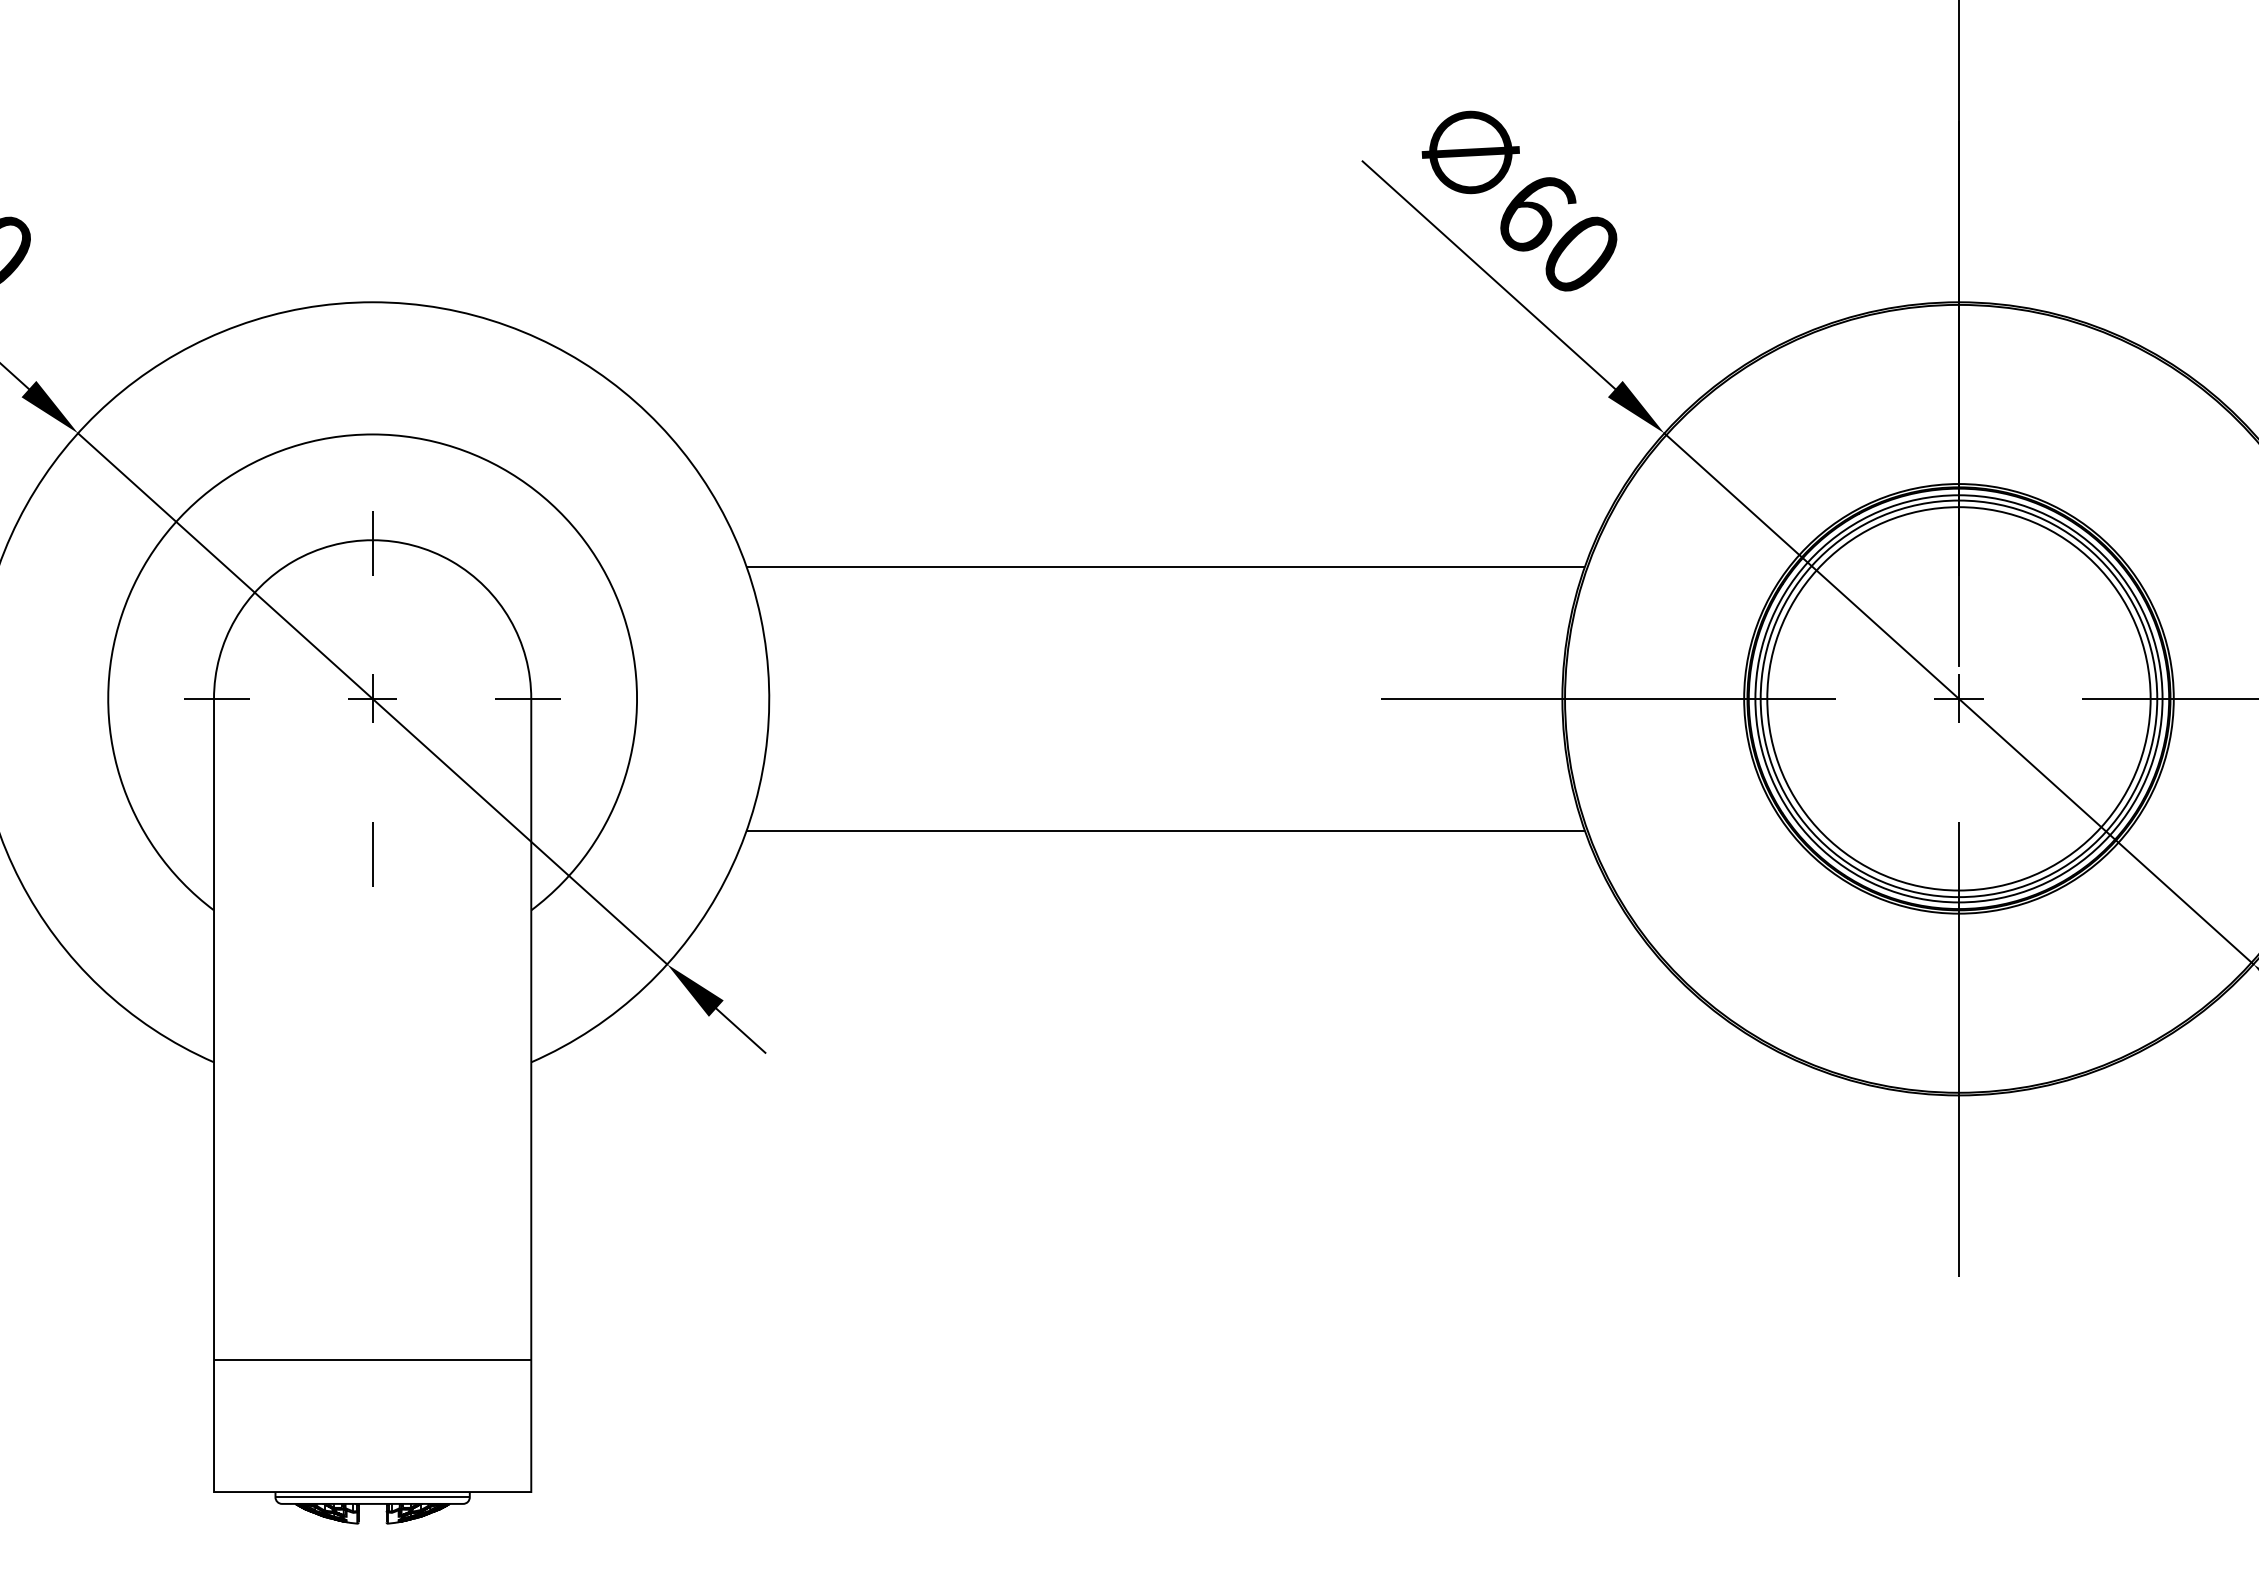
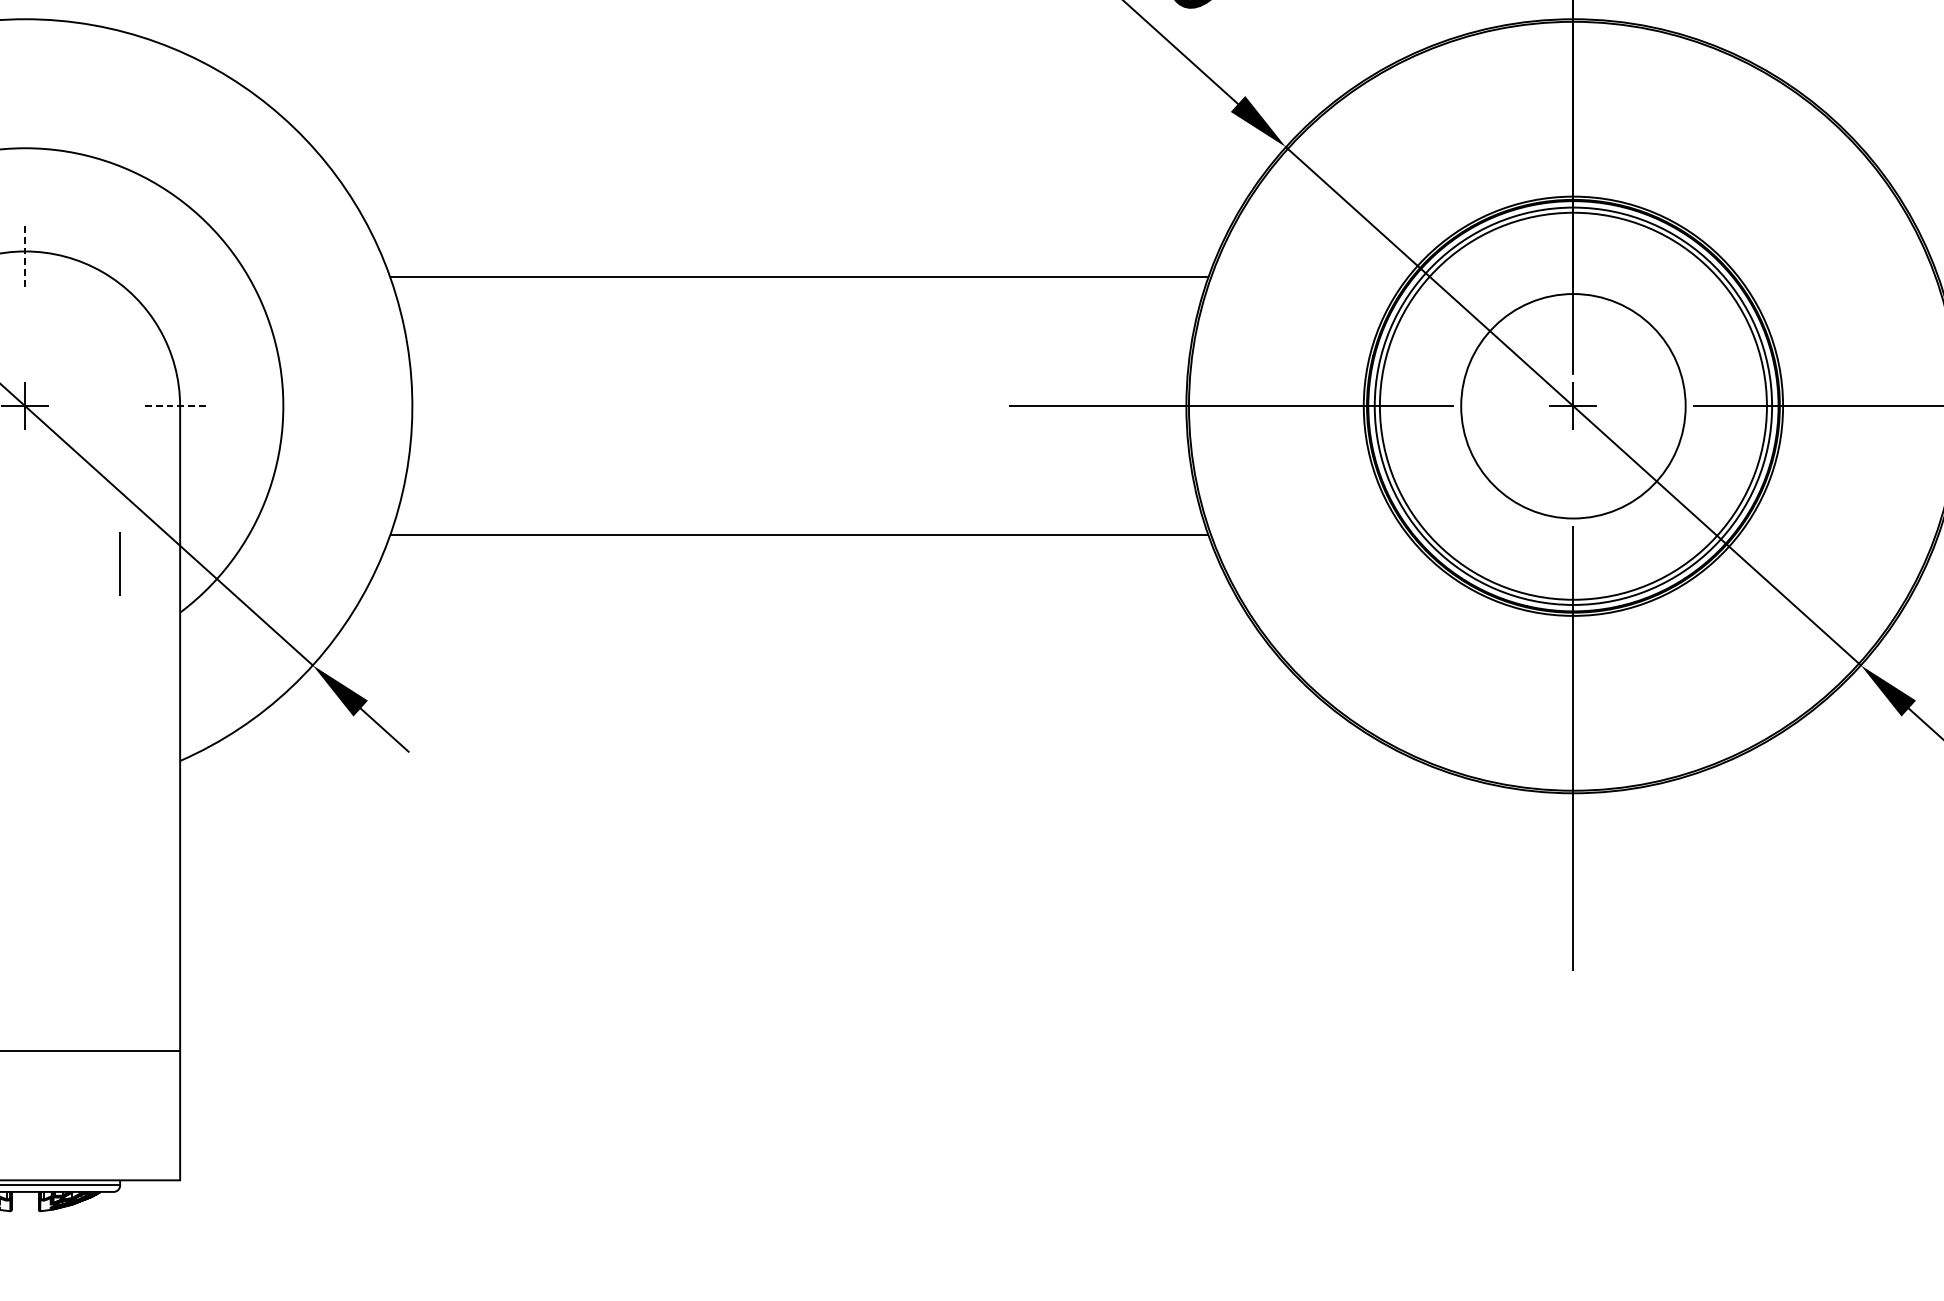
line: (372, 543) -> (25, 254), solid -> dashed
line: (528, 698) -> (177, 405), solid -> dashed
circle: (1958, 698) -> (1572, 405), size x0.6
line: (372, 854) -> (119, 564), moved

